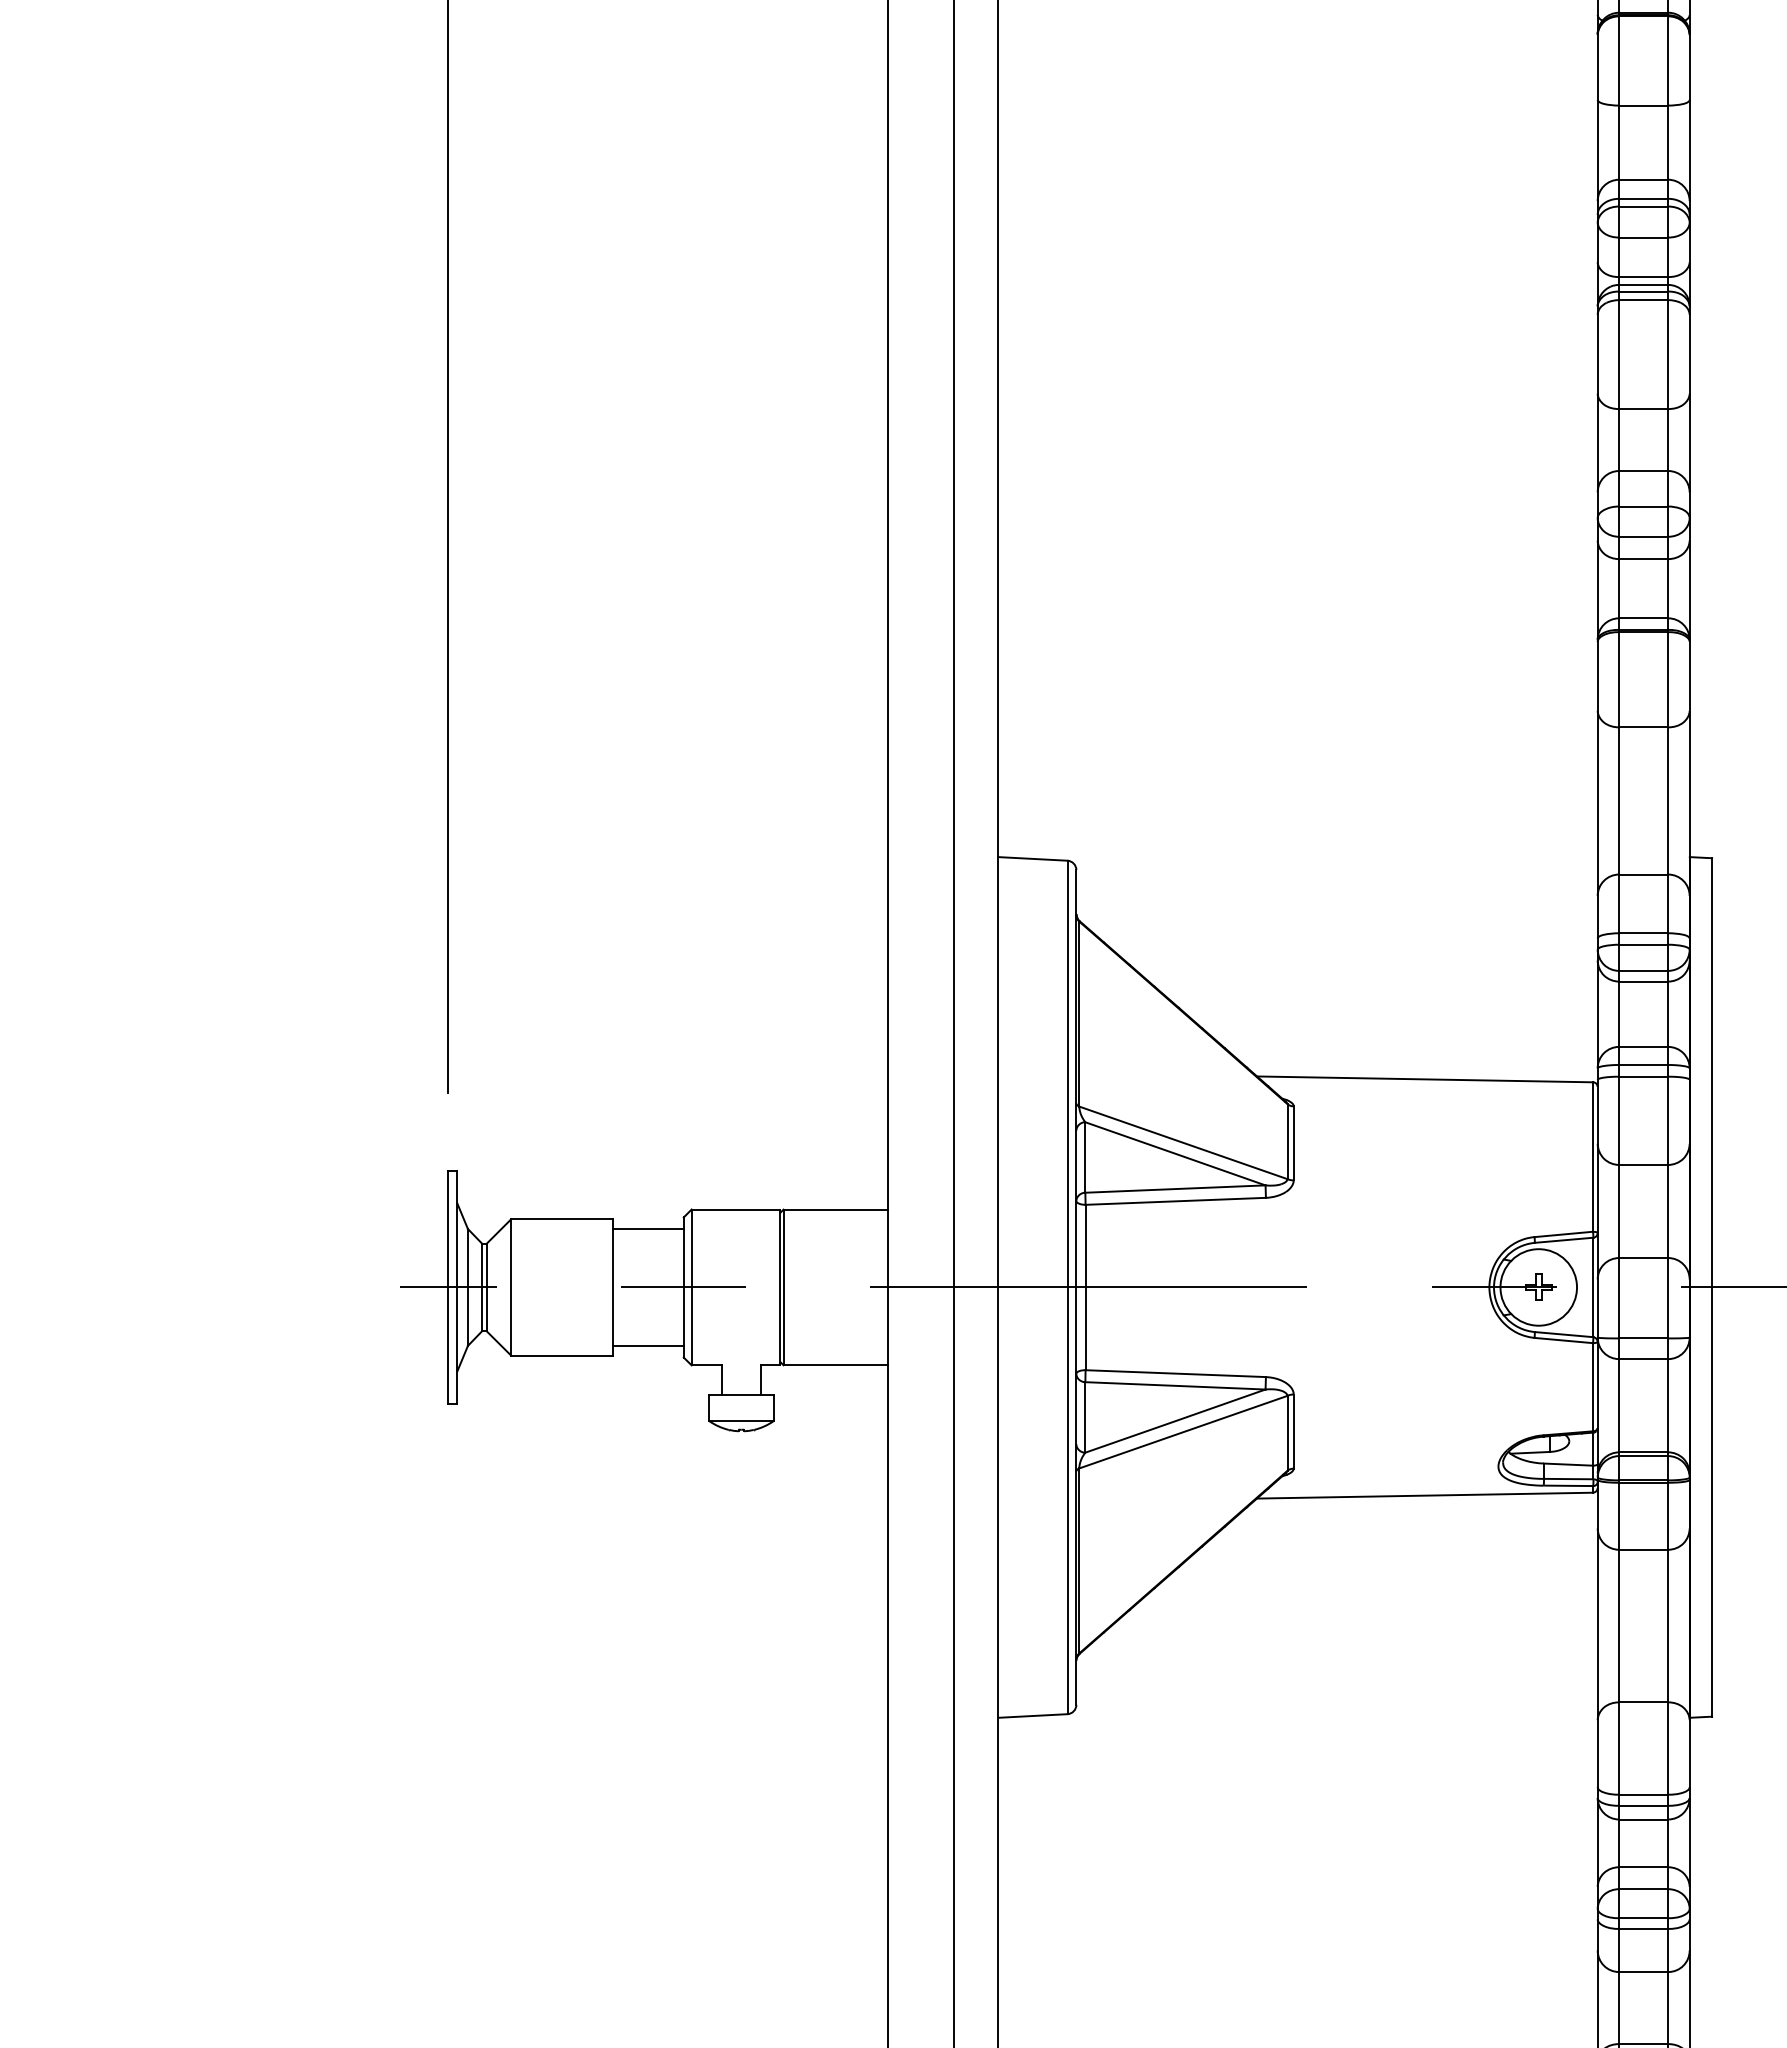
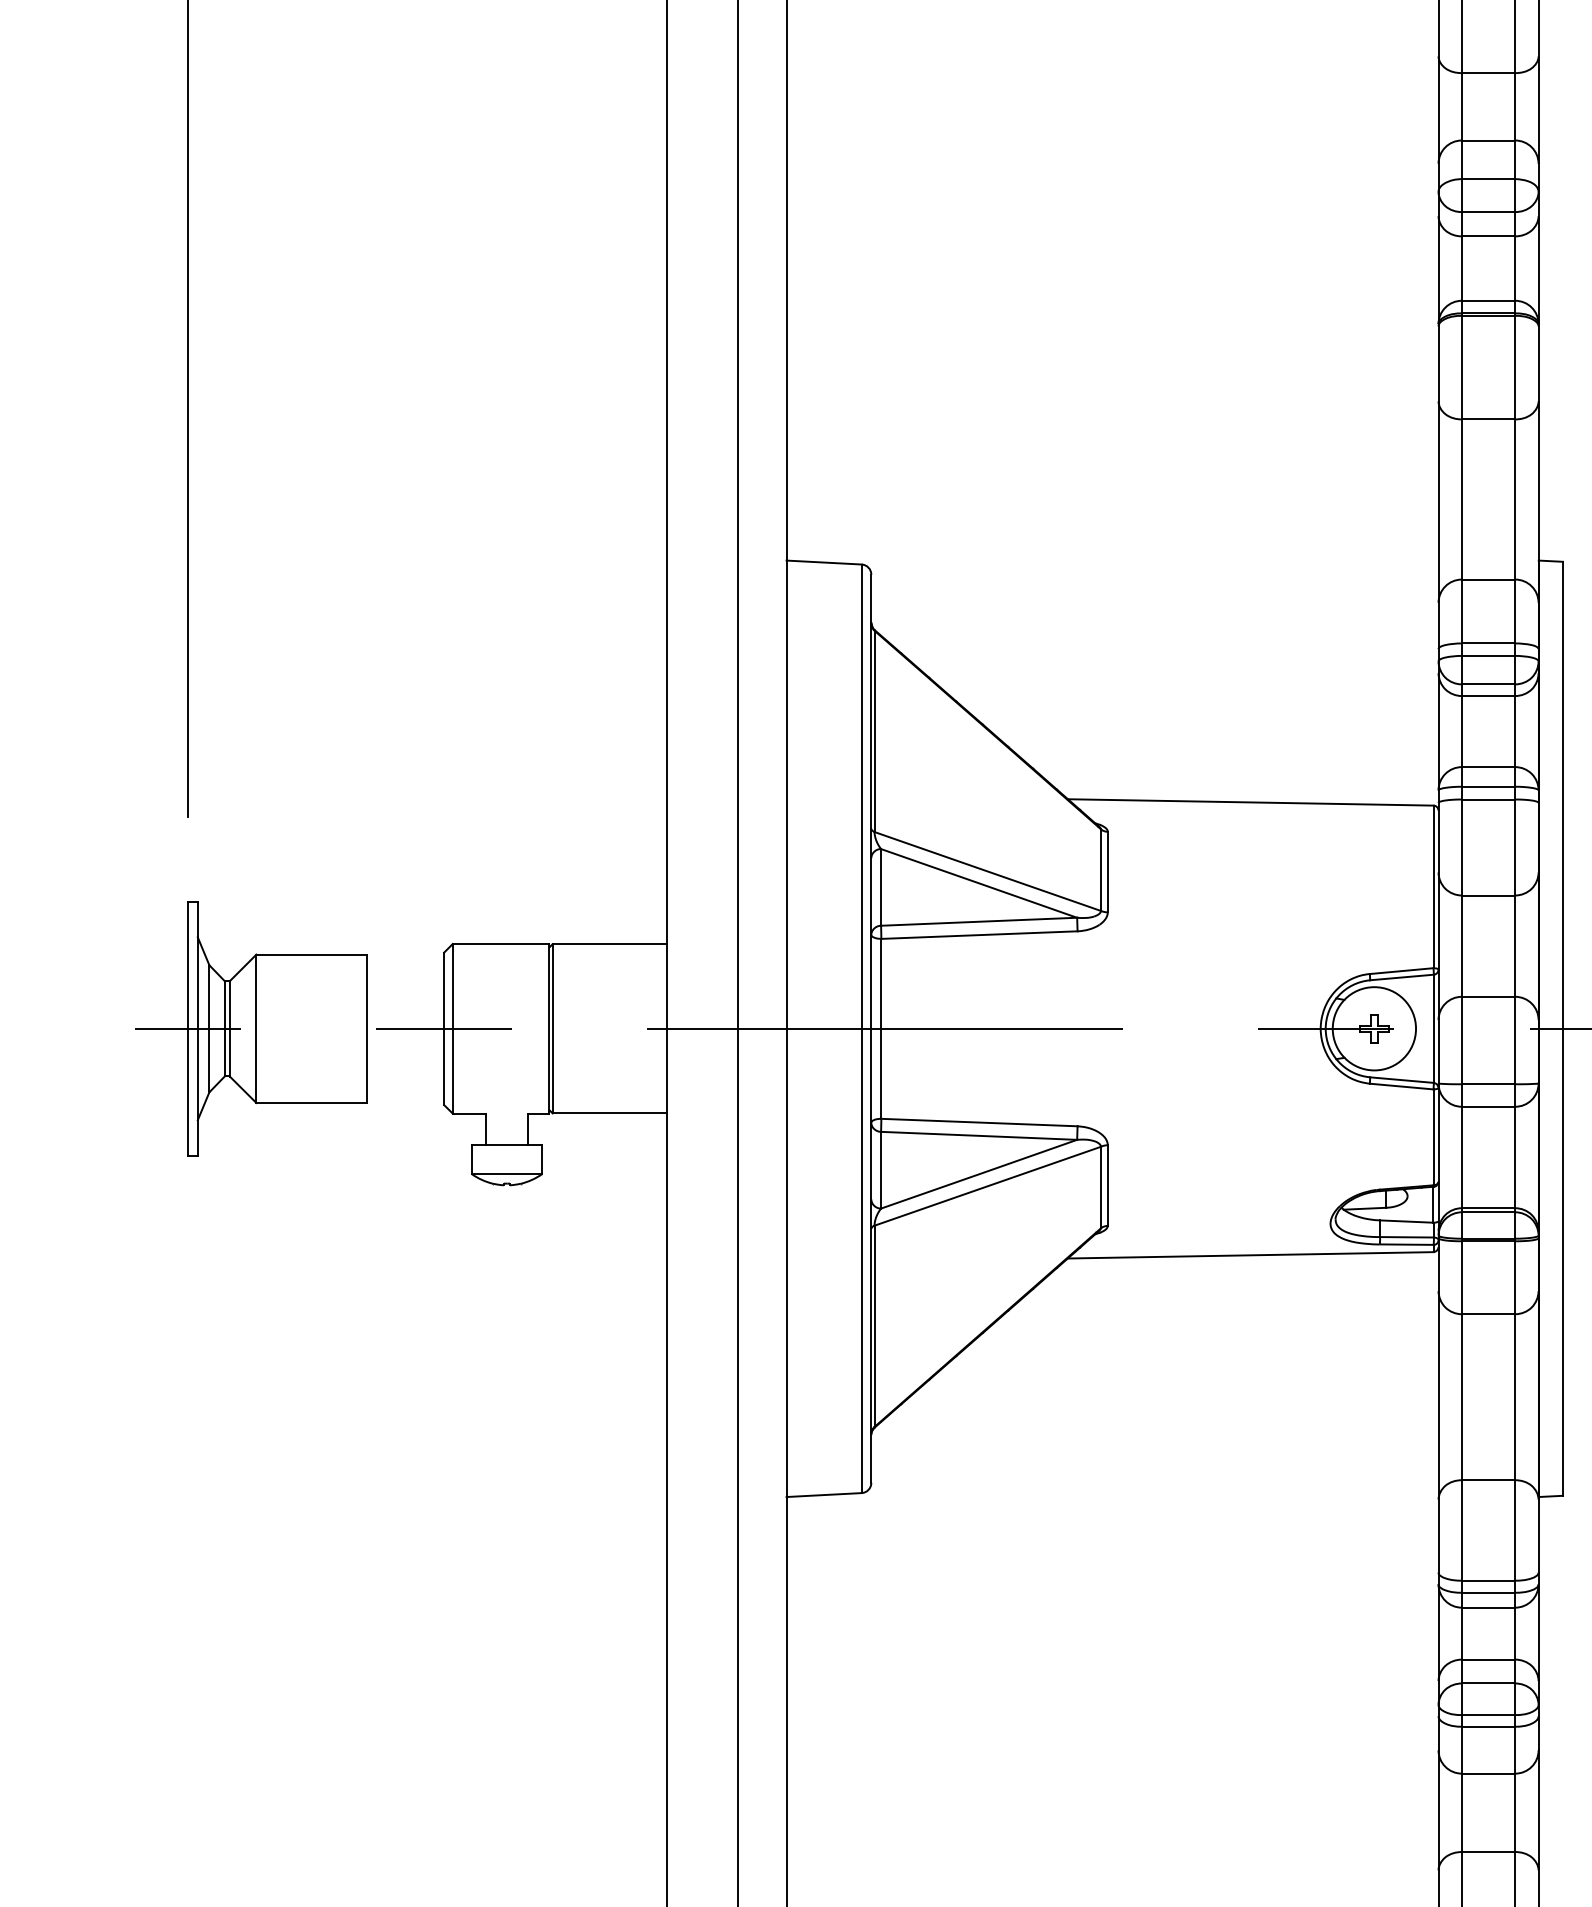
line: (648, 1229) -> (405, 965), removed
line: (648, 1345) -> (405, 1091), removed

